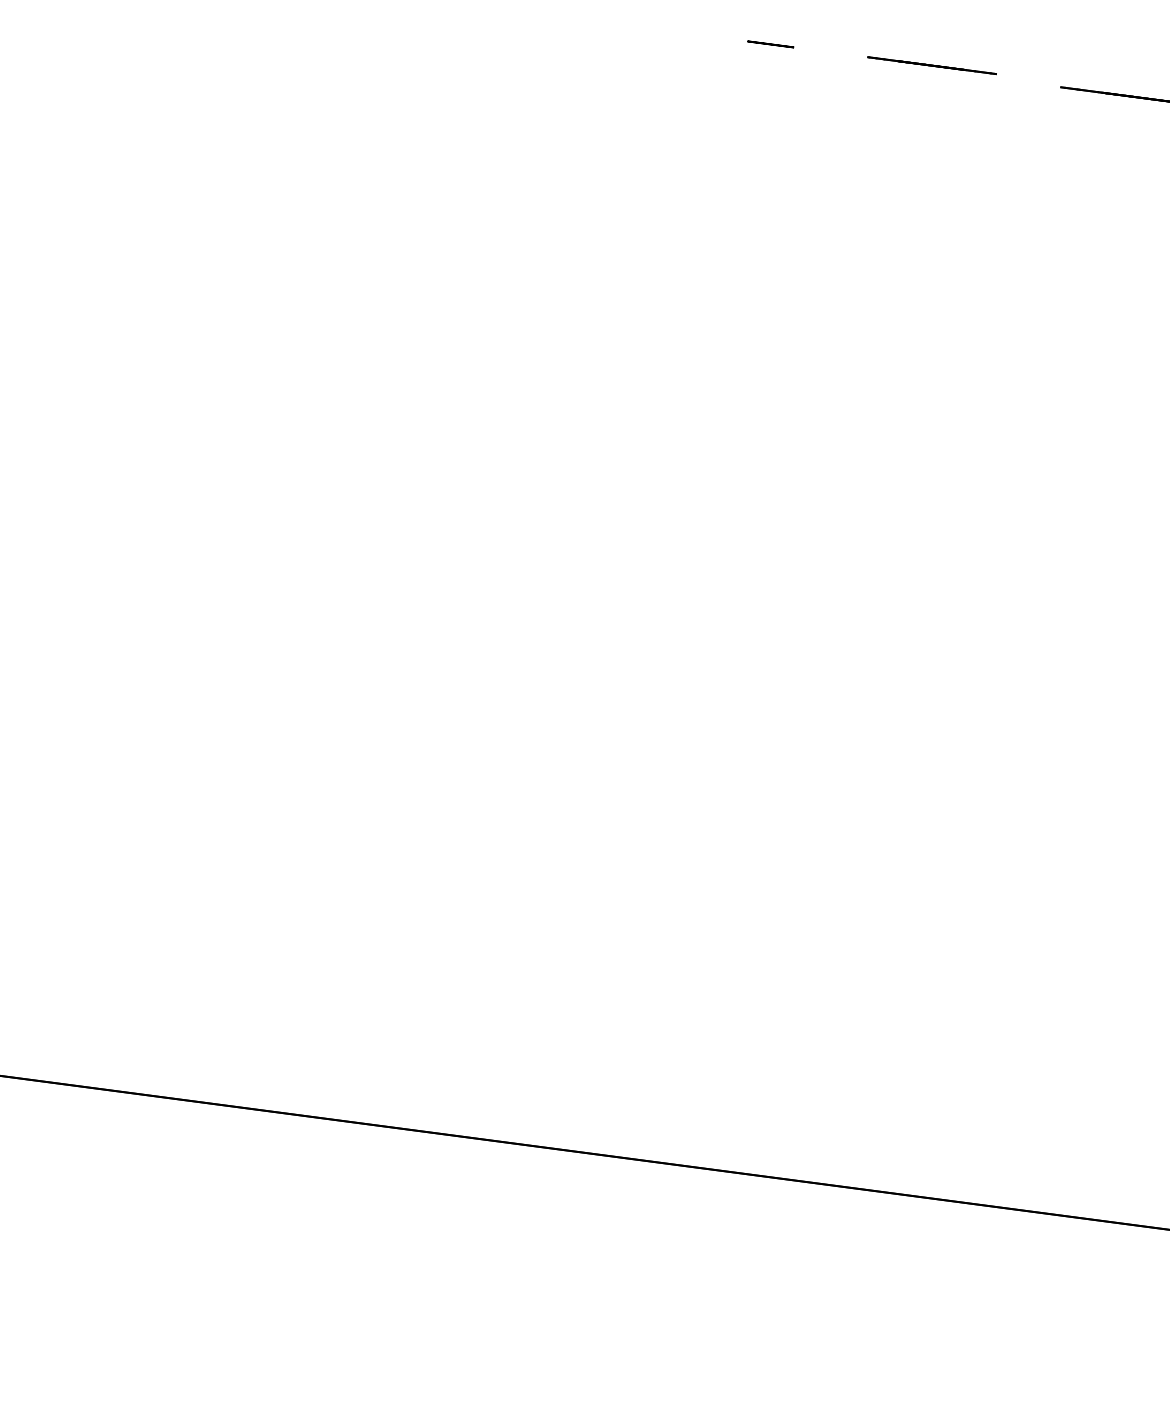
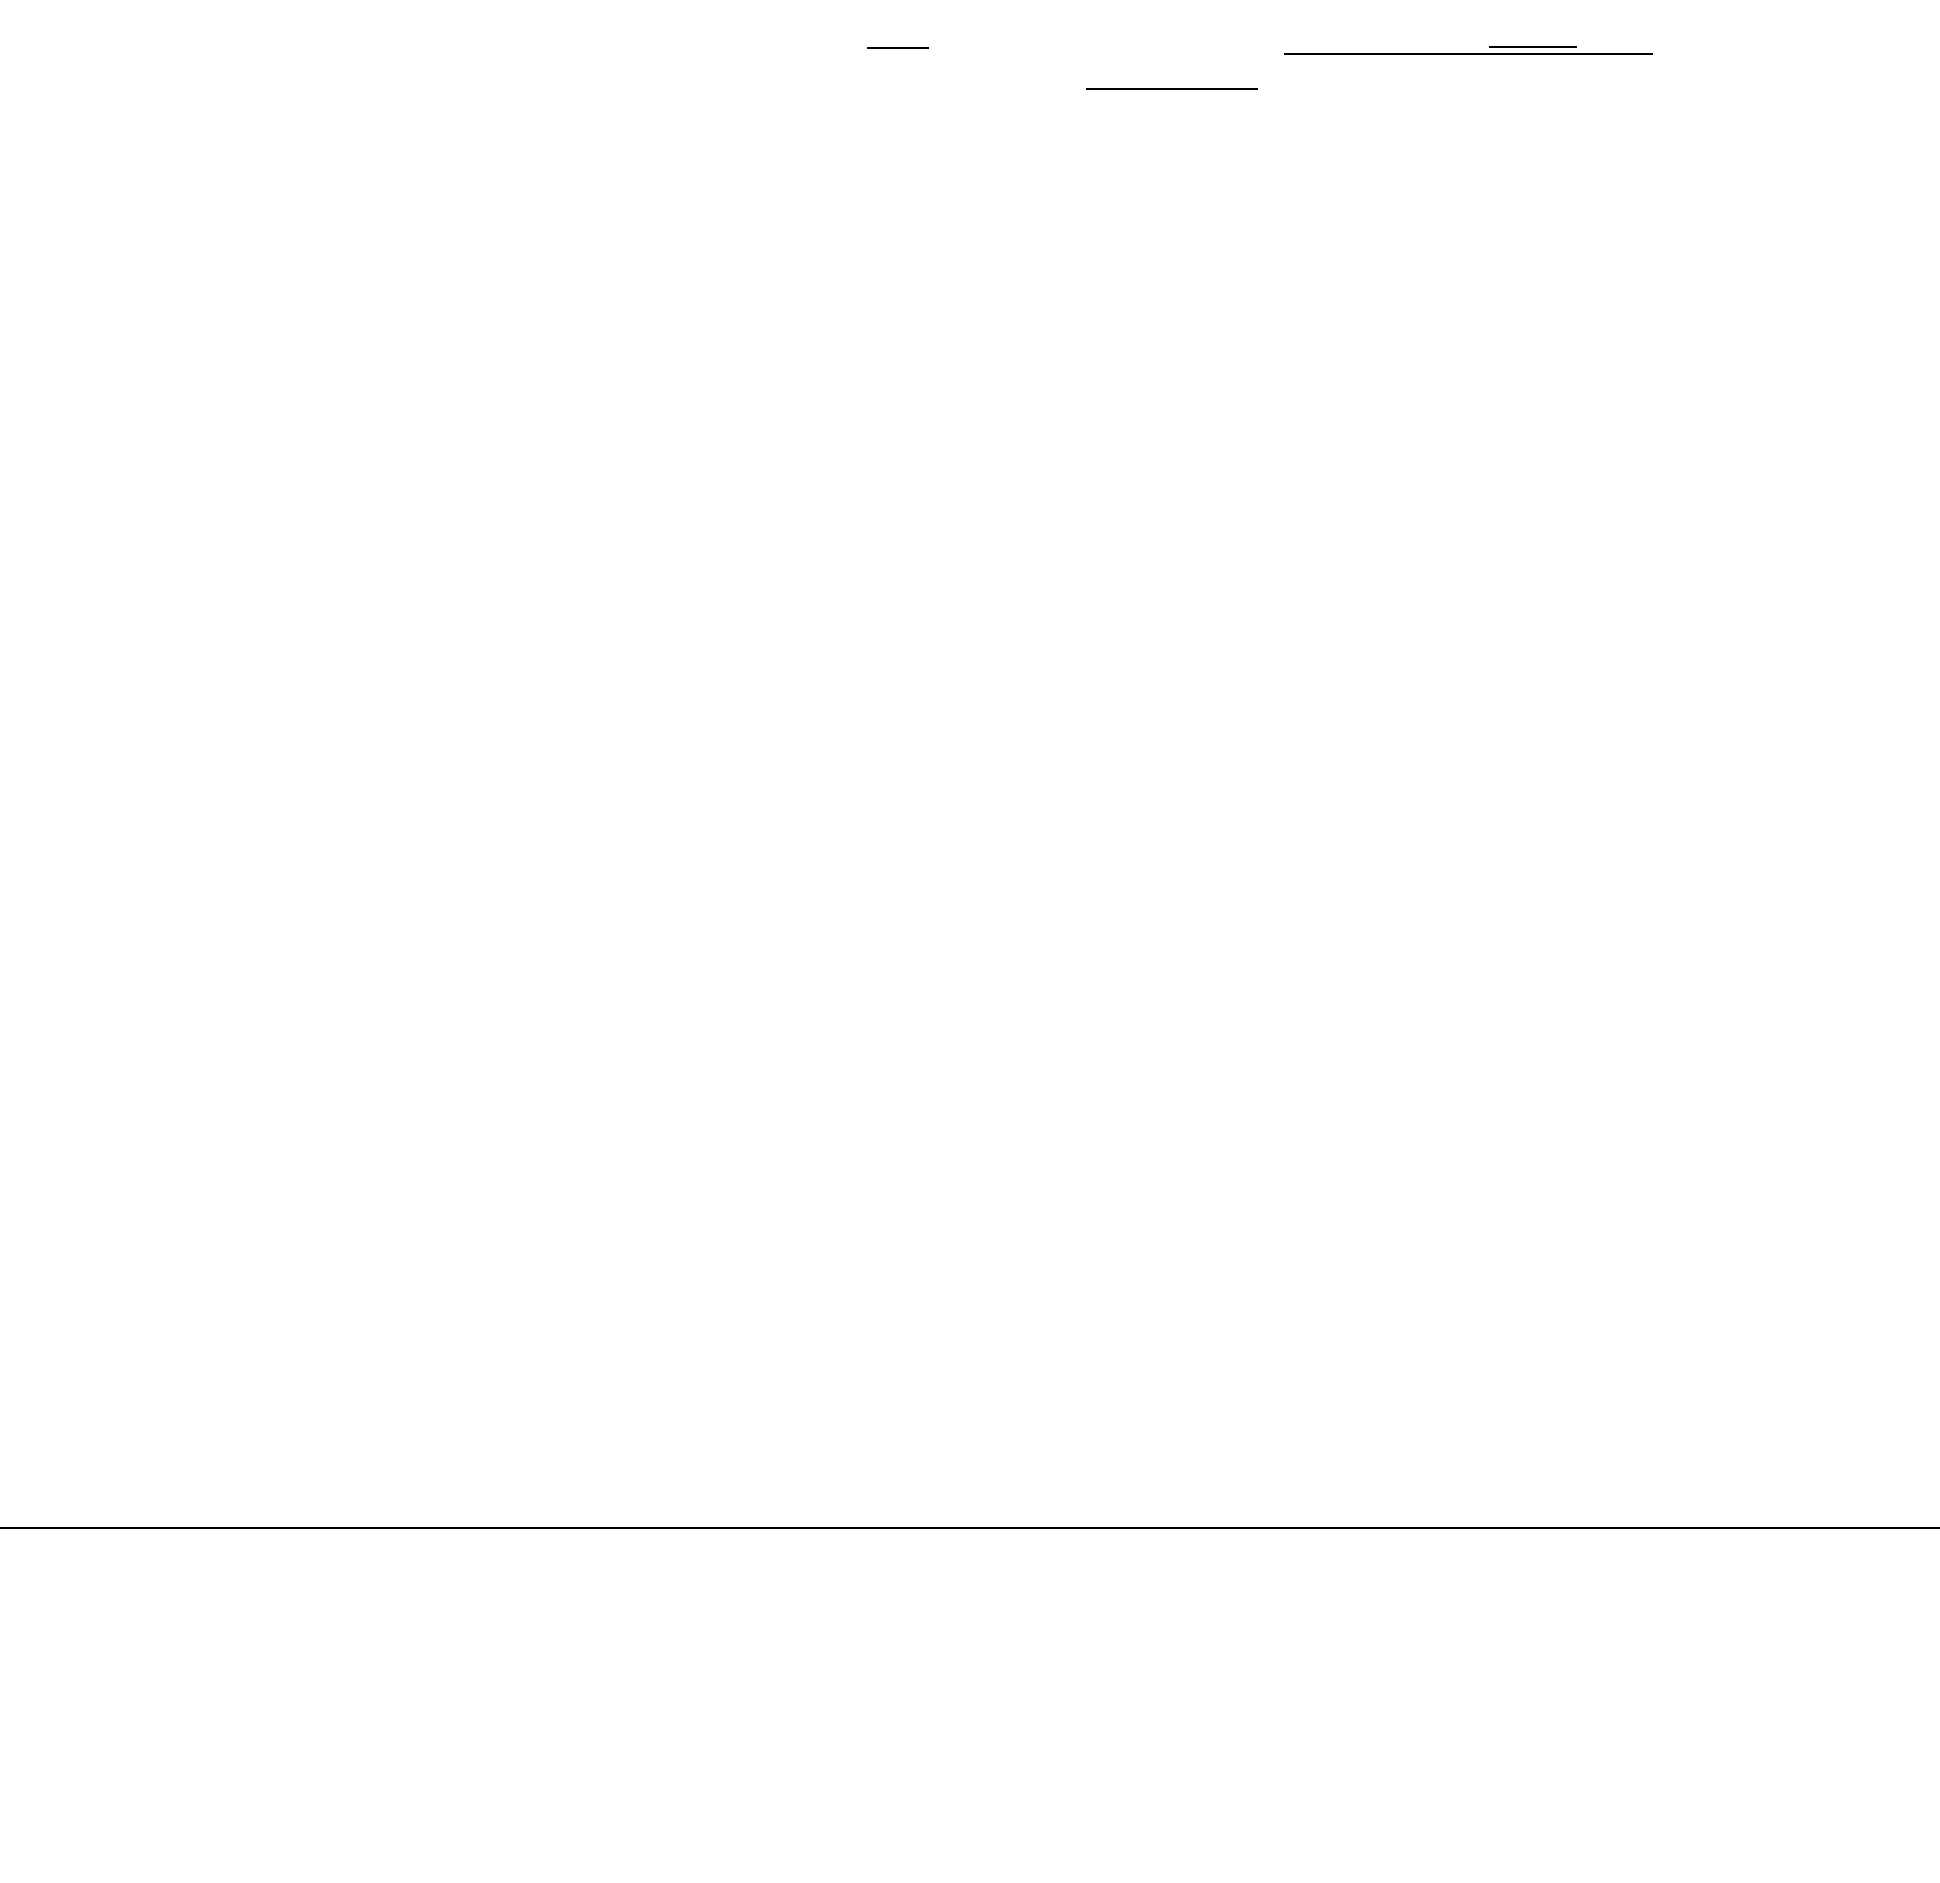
line: (931, 65) -> (1171, 88), moved

